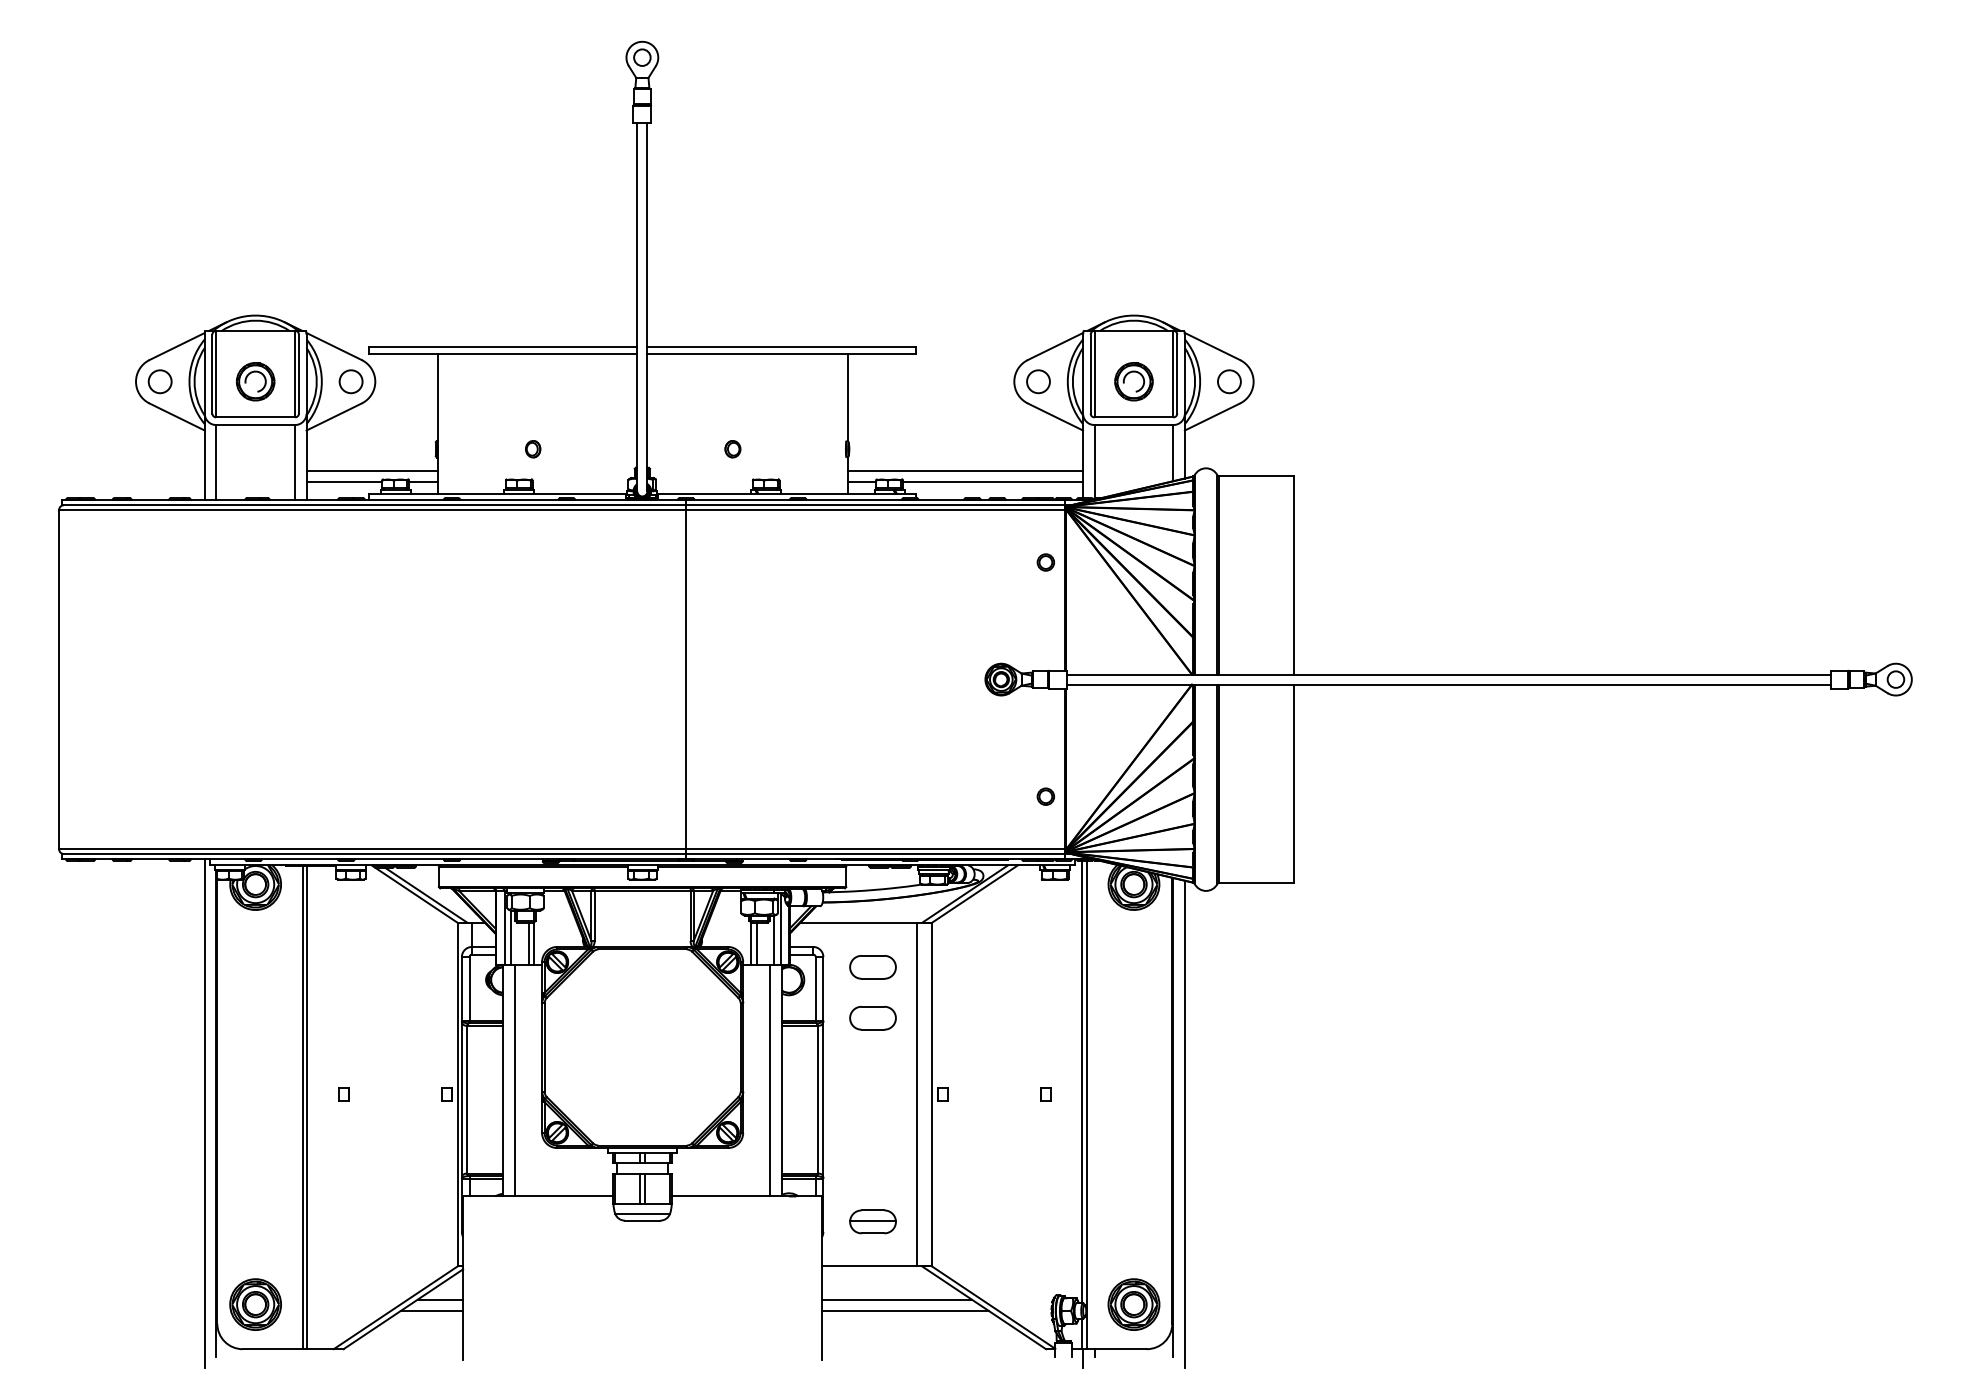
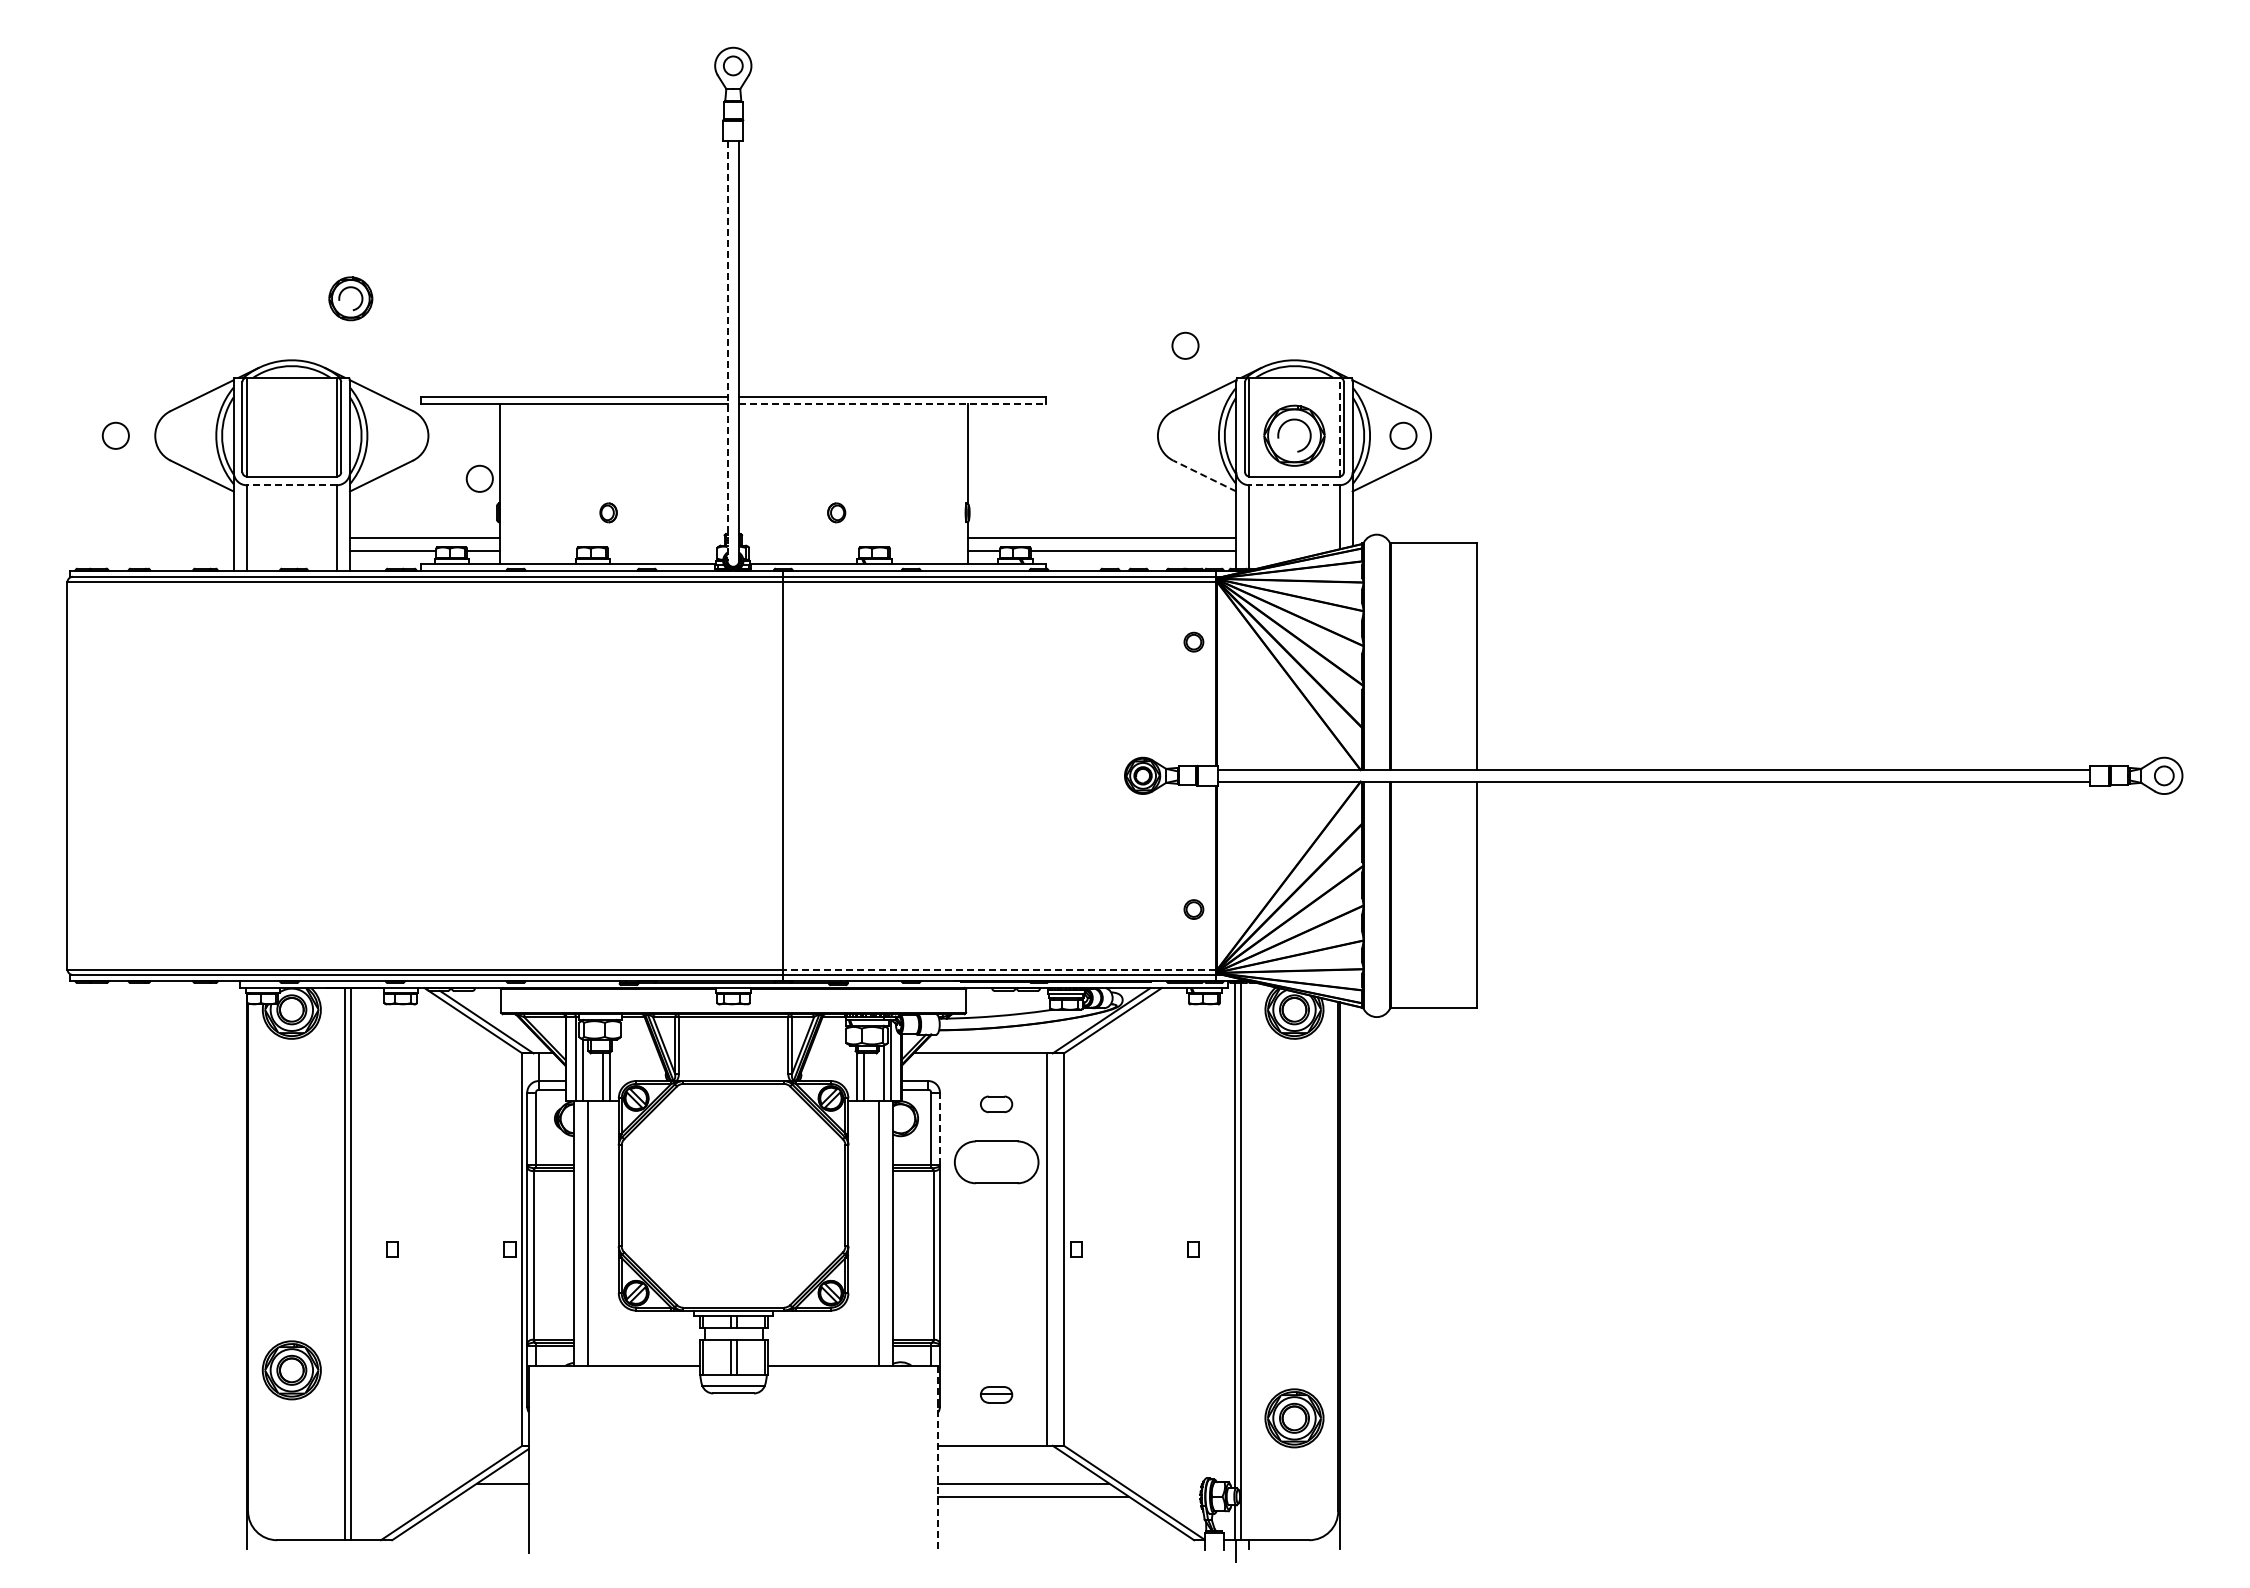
line: (637, 307) -> (727, 351), solid -> dashed
line: (782, 353) -> (893, 403), solid -> dashed
line: (1173, 373) -> (1339, 426), solid -> dashed
circle: (159, 381) -> (115, 435), moved
part: (255, 381) -> (350, 298), moved
circle: (350, 381) -> (479, 478), moved
circle: (1038, 381) -> (1185, 345), moved
part: (1133, 381) -> (1294, 435), size x1.4
line: (1055, 416) -> (1204, 475), solid -> dashed
line: (255, 425) -> (291, 485), solid -> dashed
line: (1133, 425) -> (1294, 485), solid -> dashed
line: (875, 849) -> (999, 969), solid -> dashed
part: (872, 967) -> (996, 1104), size x0.6
line: (823, 988) -> (939, 1128), solid -> dashed
part: (872, 1018) -> (996, 1162), size x1.6
line: (204, 1113) -> (233, 1271), removed
line: (1184, 1124) -> (1352, 1283), removed
part: (872, 1221) -> (996, 1394), size x0.6
line: (822, 1278) -> (938, 1459), solid -> dashed
part: (255, 1304) -> (291, 1370), moved
part: (1133, 1304) -> (1294, 1418), moved
line: (431, 1310) -> (492, 1496), removed

